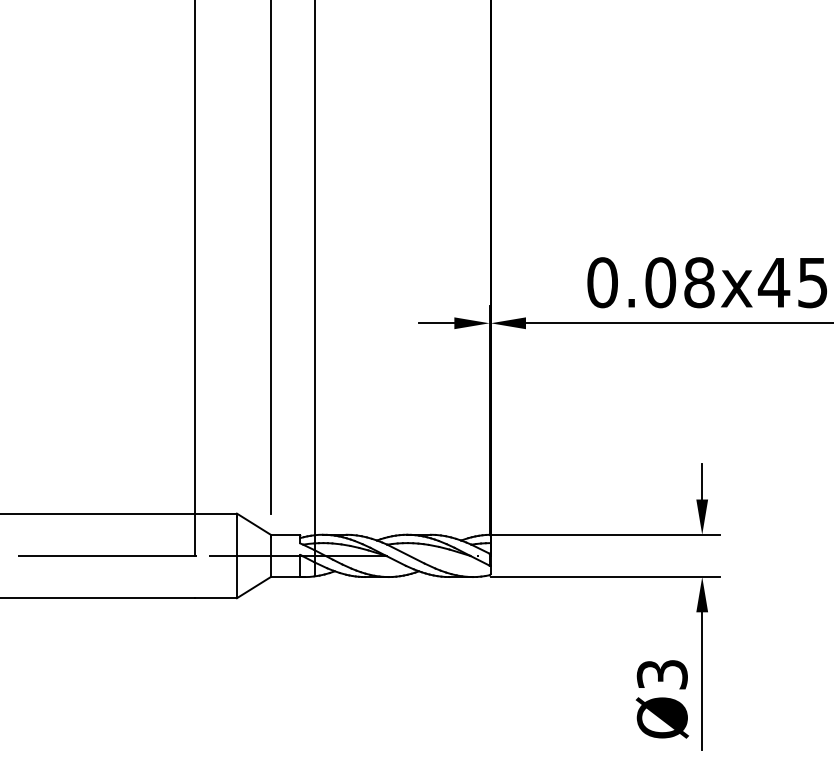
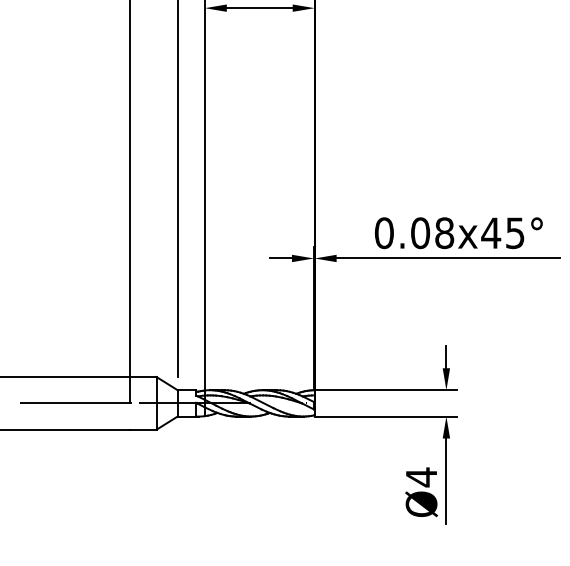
text: (662, 674) -> (421, 477), Ø3 -> Ø4

